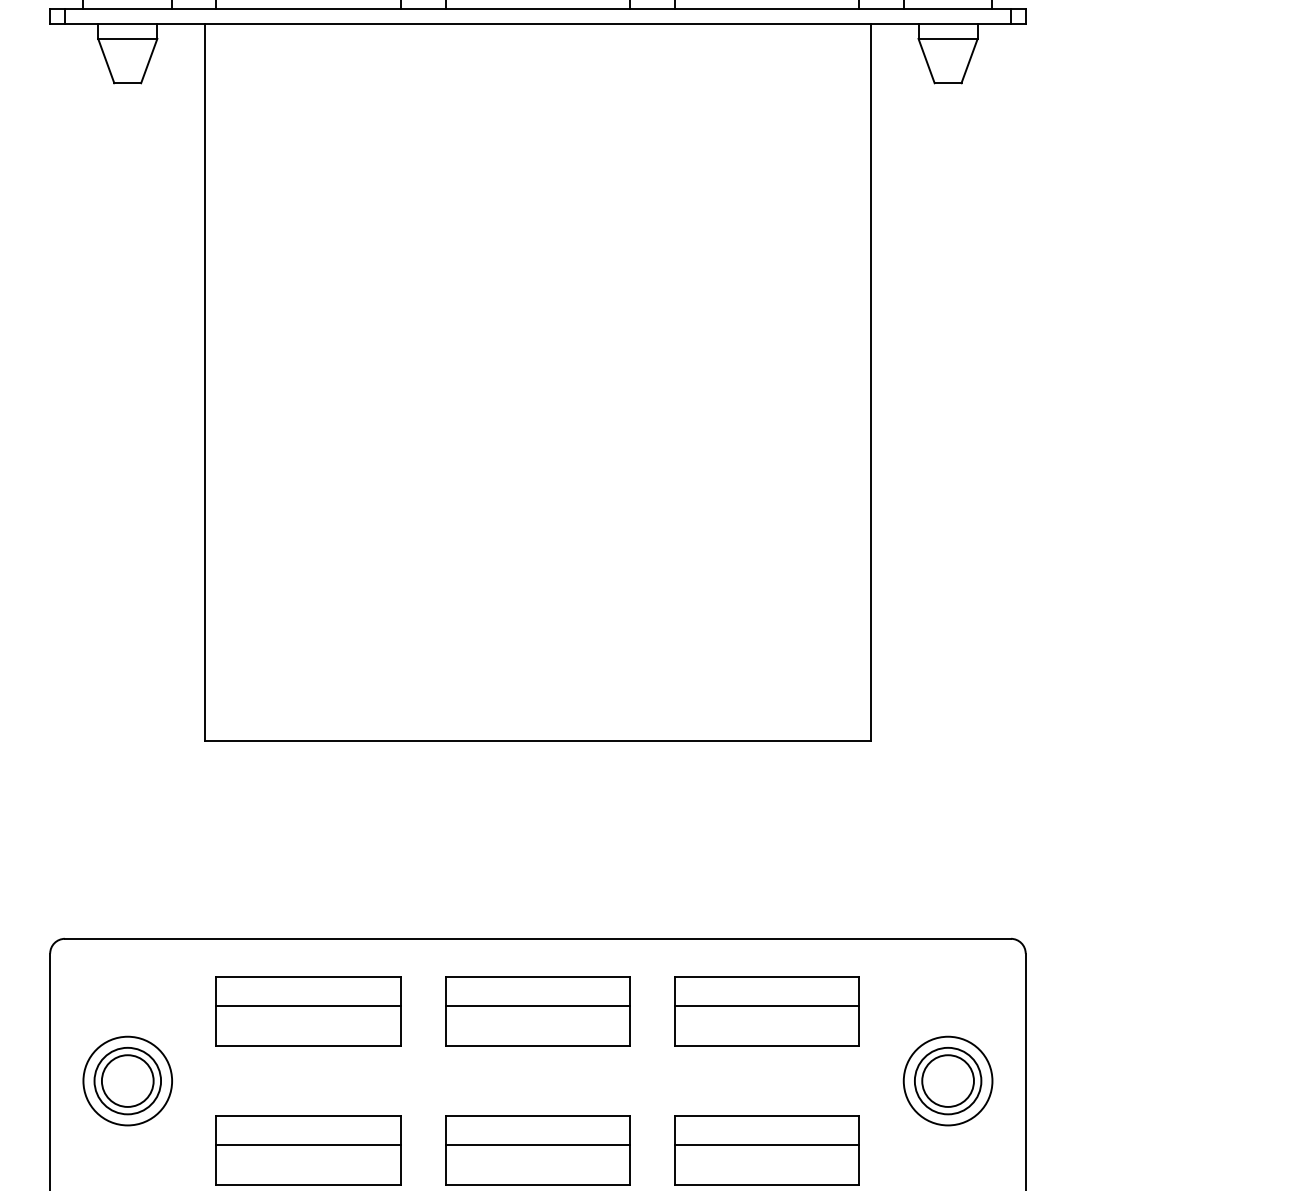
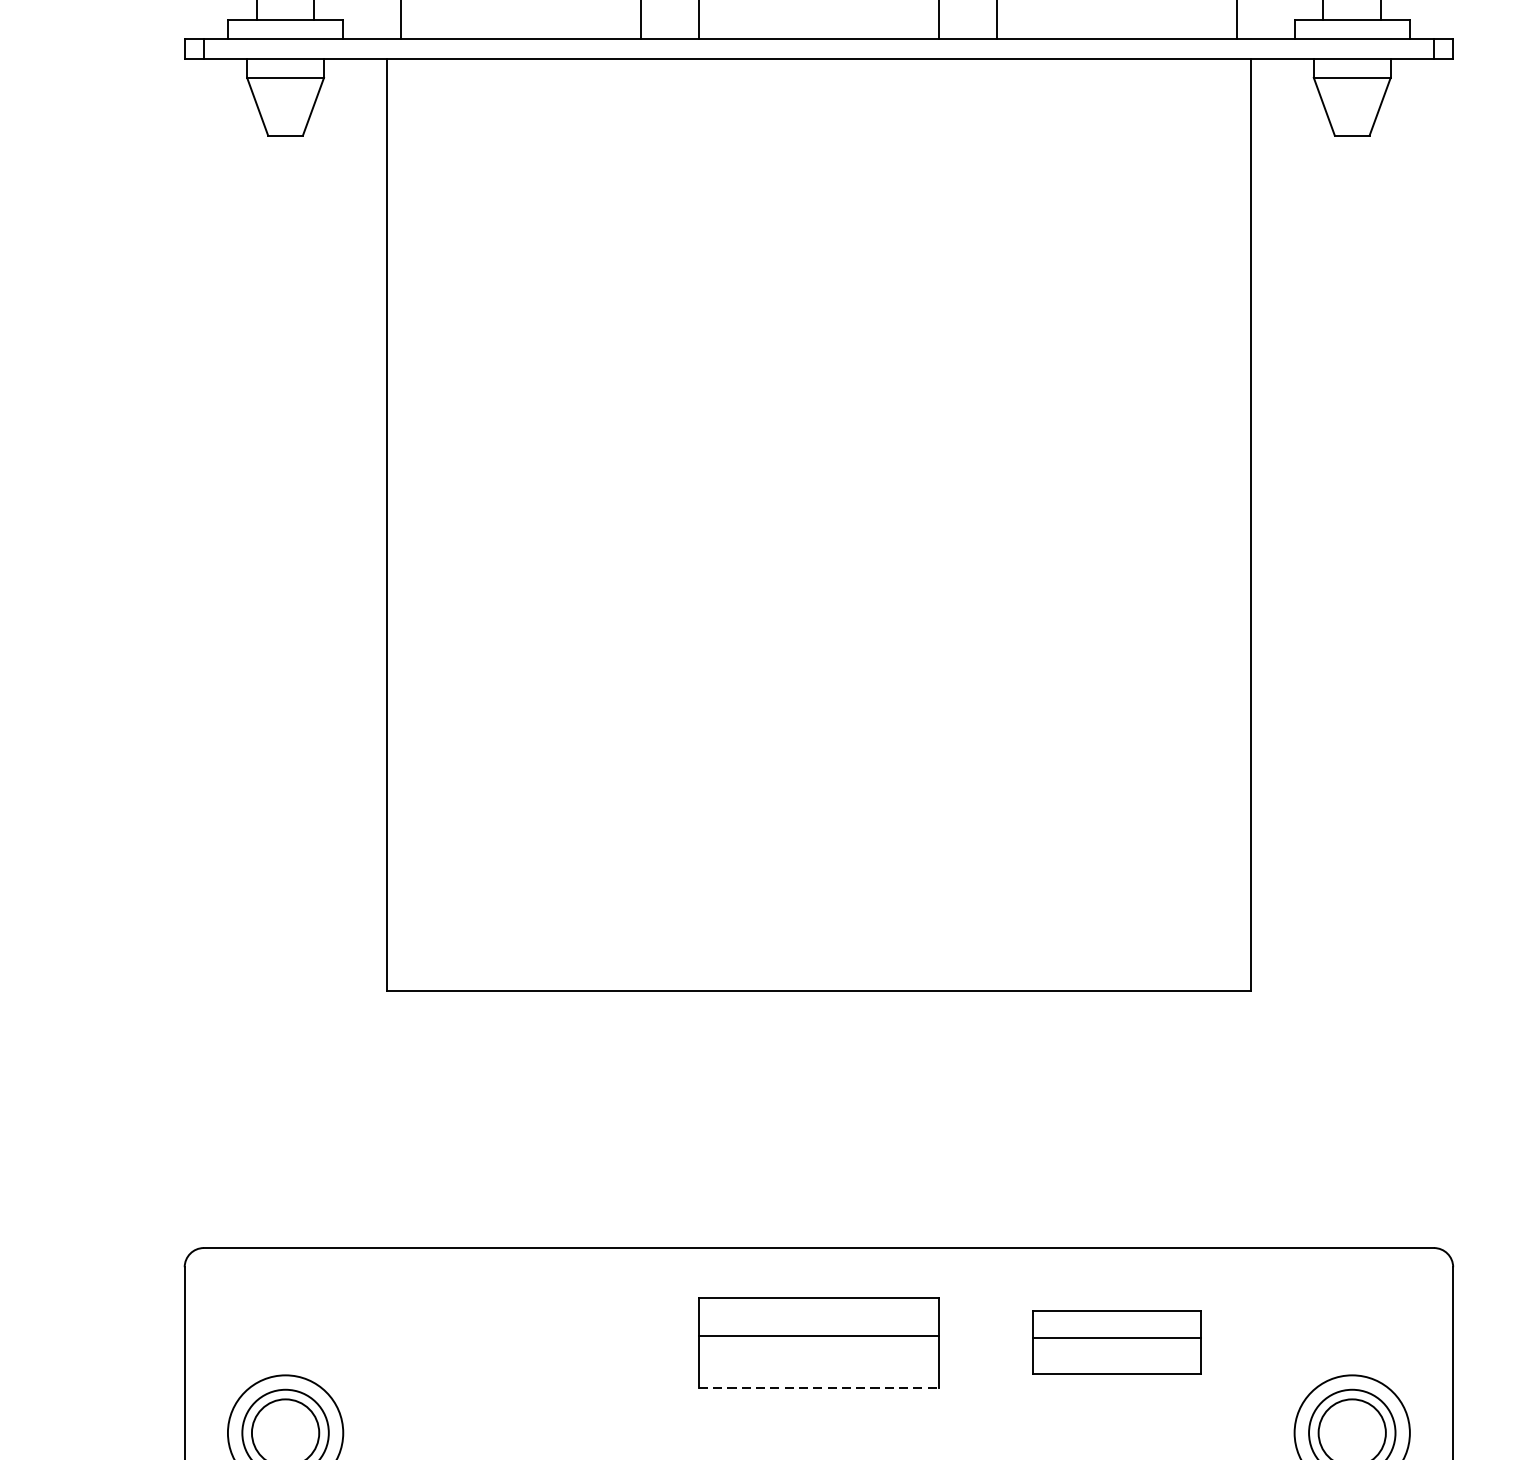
part: (308, 1011) -> (520, 1342), removed
part: (766, 1011) -> (1116, 1342), size x0.7
line: (538, 1046) -> (819, 1388), solid -> dashed

